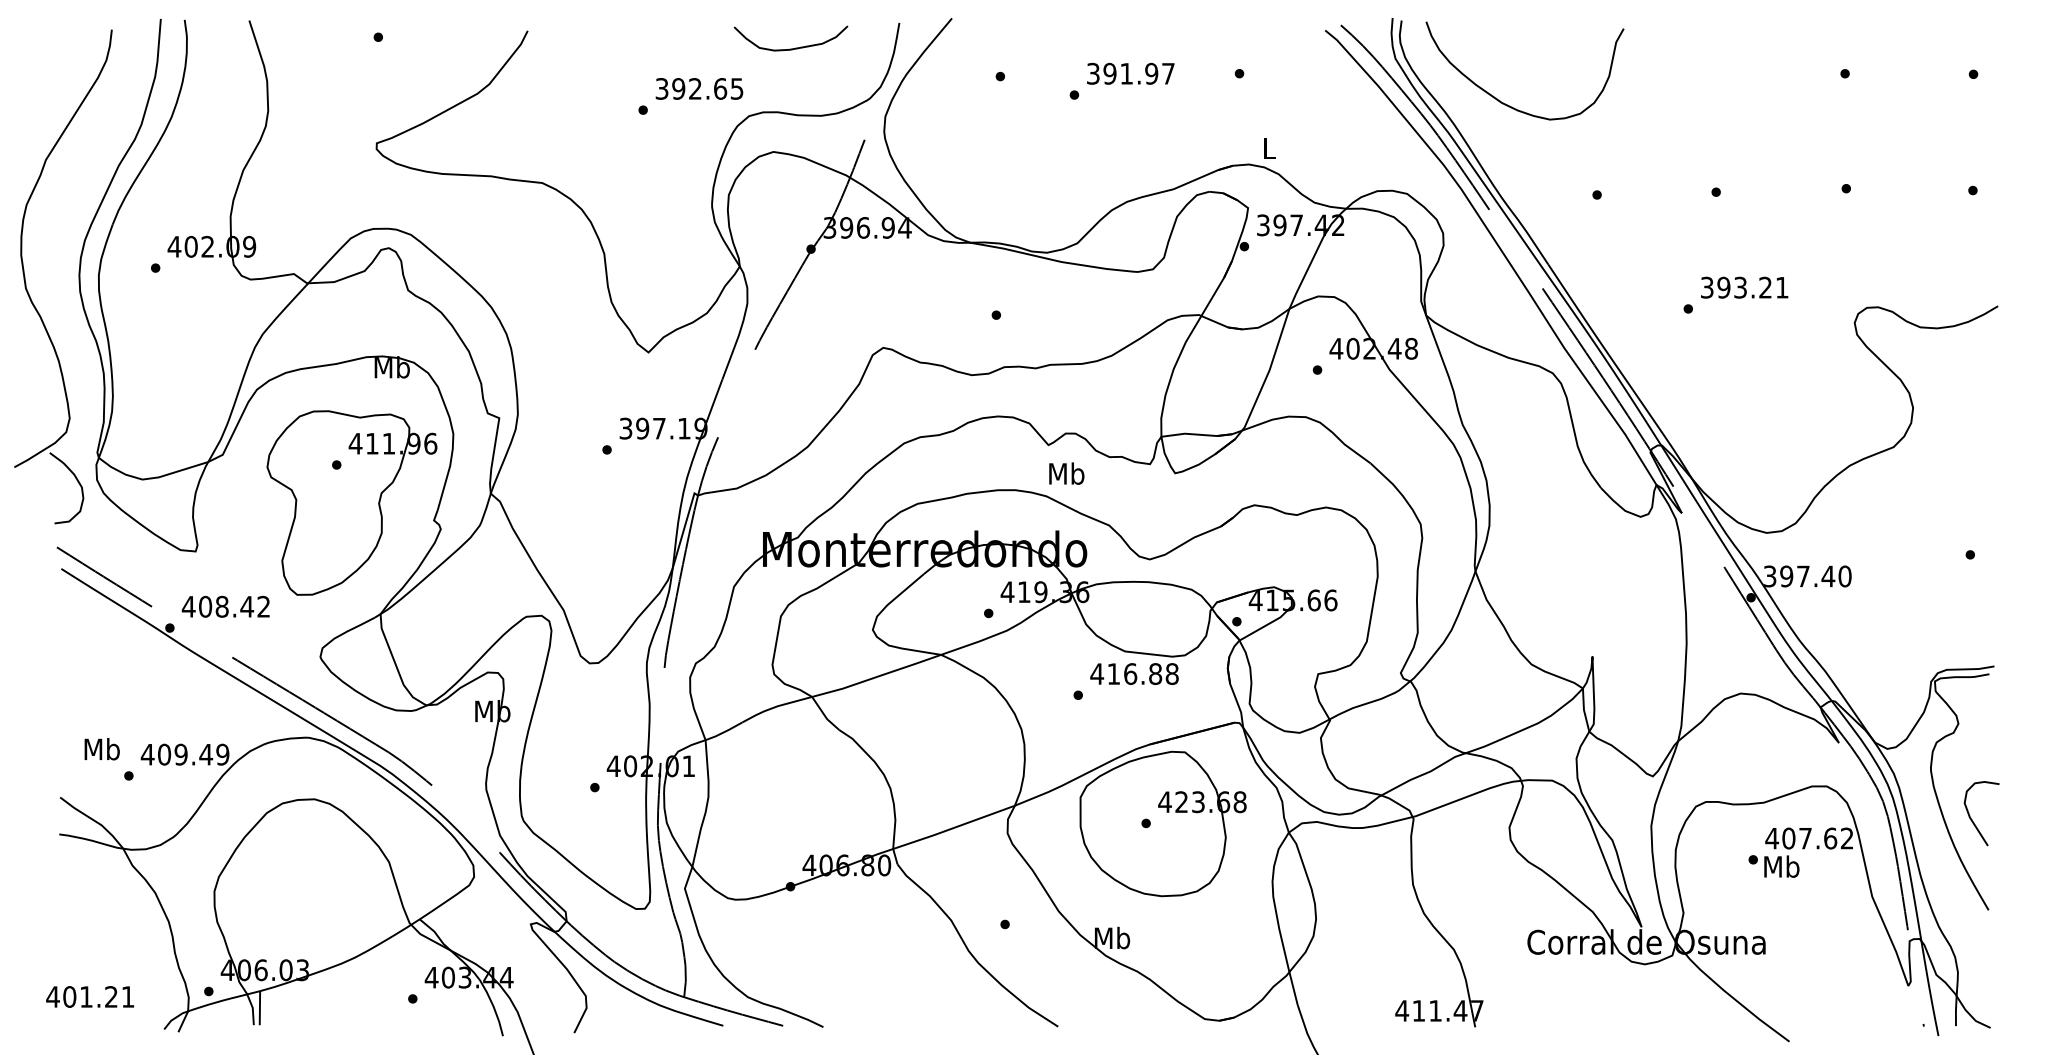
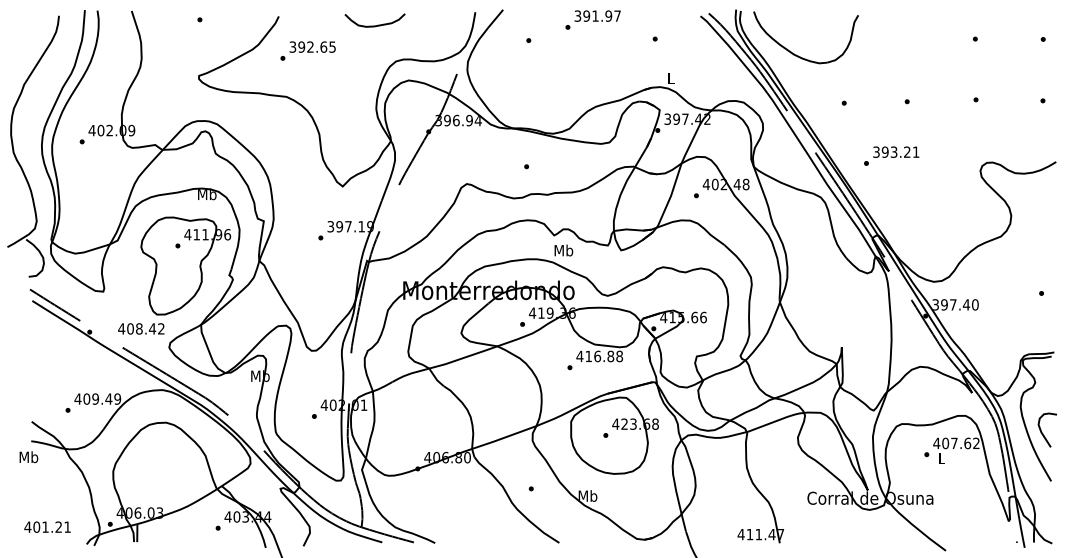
curve: (789, 48) -> (374, 25), moved
text: (1120, 80) -> (592, 19), moved
text: (689, 95) -> (307, 50), moved
text: (1735, 293) -> (891, 155), moved
text: (226, 605) -> (141, 328), moved
text: (101, 749) -> (28, 457), moved
text: (1781, 867) -> (941, 458), Mb -> L

